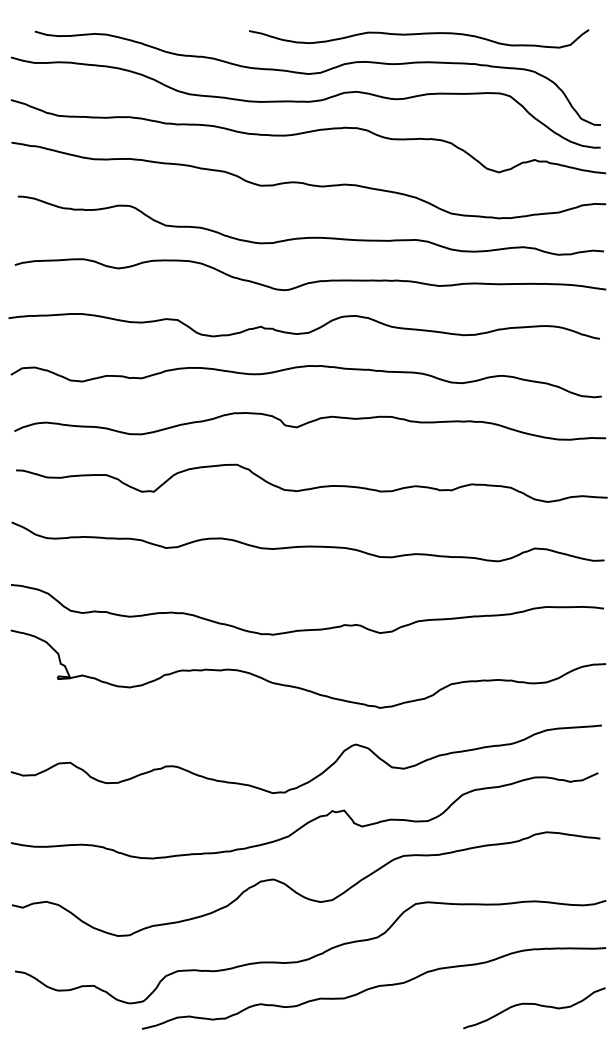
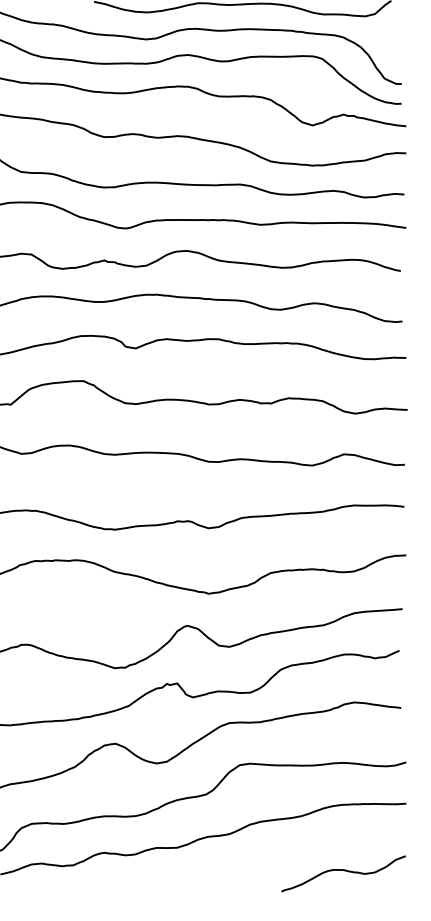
curve: (535, 1005) -> (344, 871), moved

